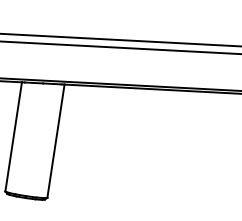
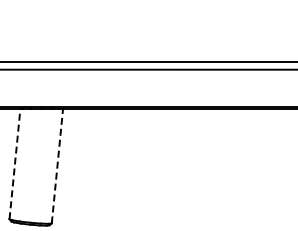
line: (14, 136) -> (15, 163), solid -> dashed
line: (56, 140) -> (57, 165), solid -> dashed

